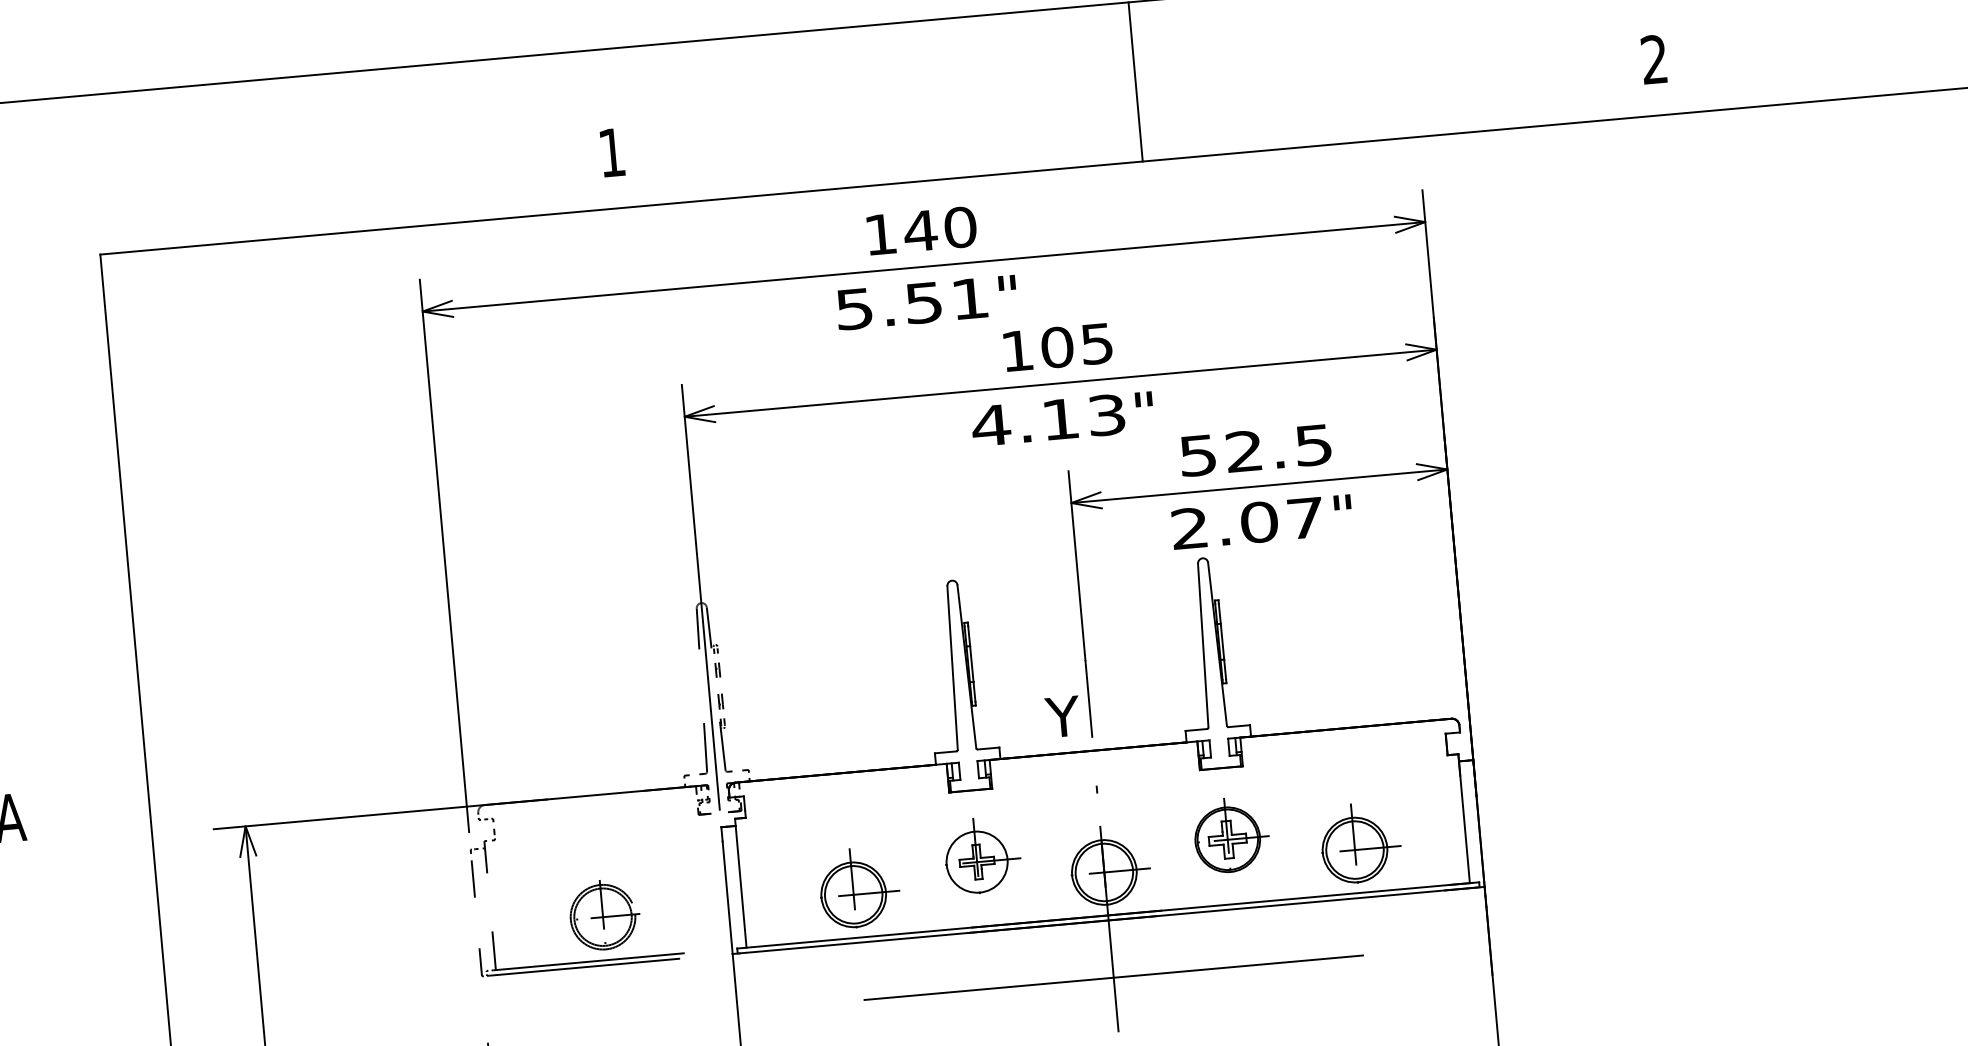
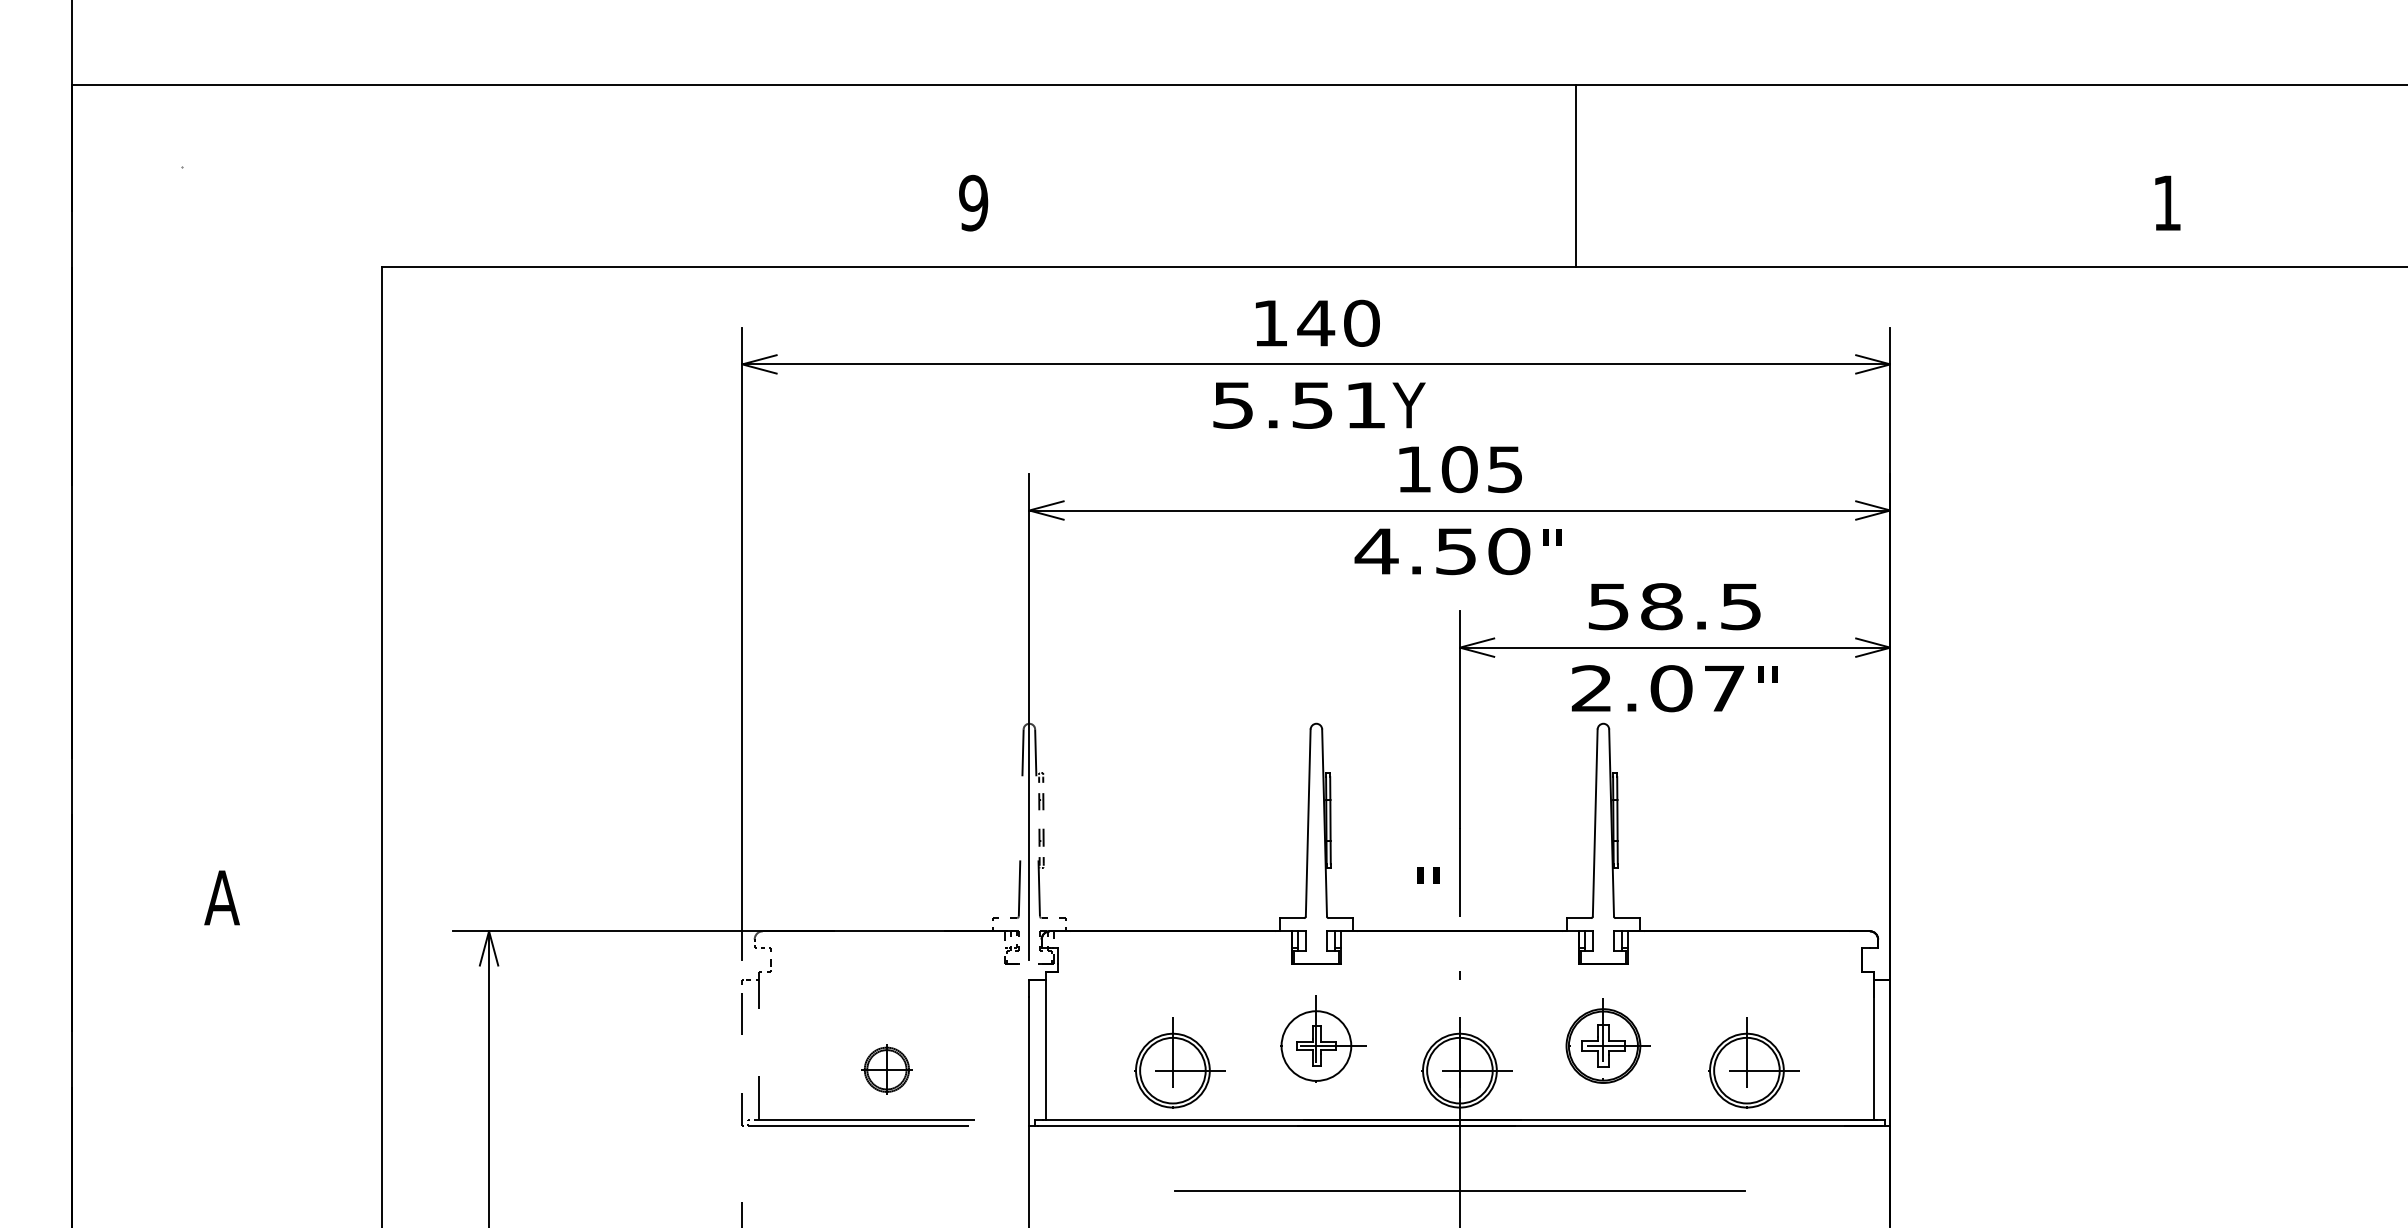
text: (1653, 59) -> (2166, 202), 2 -> 1
text: (611, 152) -> (973, 202), 1 -> 9
text: (1007, 295) -> (1408, 405), " -> Y
text: (1084, 417) -> (1483, 551), 4.13 -> 4.50
text: (1244, 451) -> (1661, 606), 52.5 -> 58.5
text: (1062, 716) -> (1428, 889), Y -> "
part: (605, 915) -> (888, 1068), size x0.6

